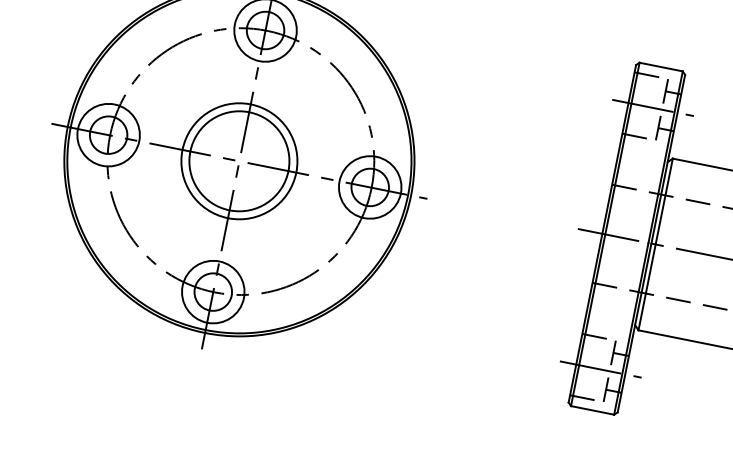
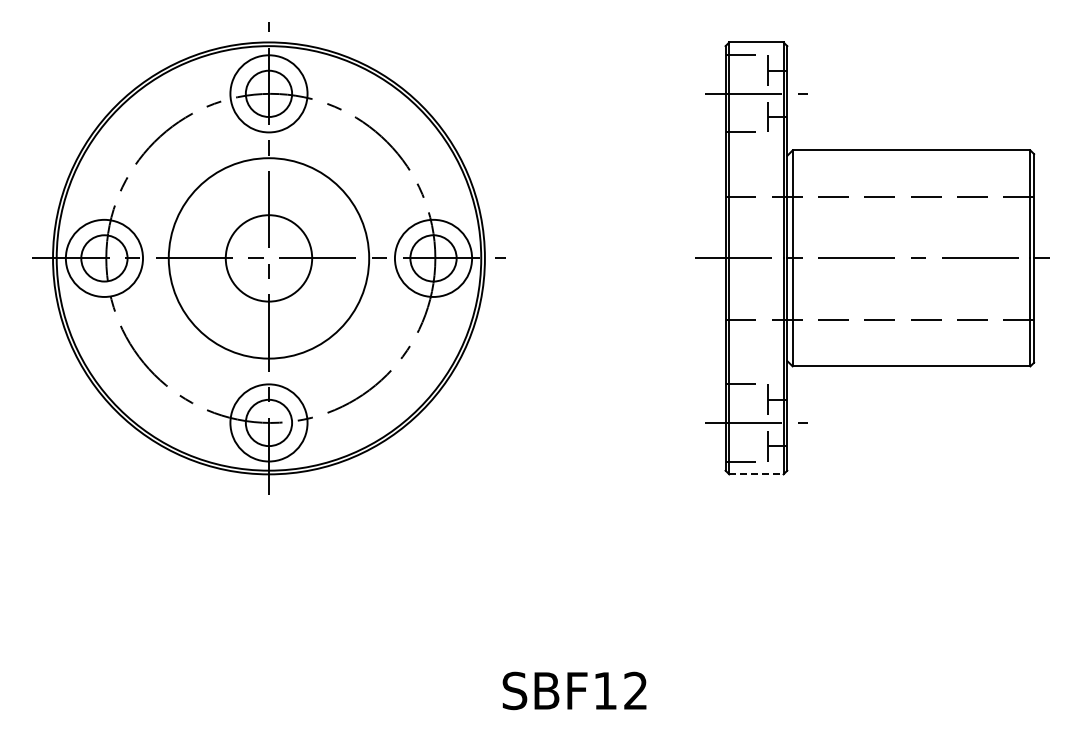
circle: (239, 160) -> (268, 257), size x1.4
circle: (239, 161) -> (268, 258), size x0.7
line: (592, 410) -> (756, 474), solid -> dashed

